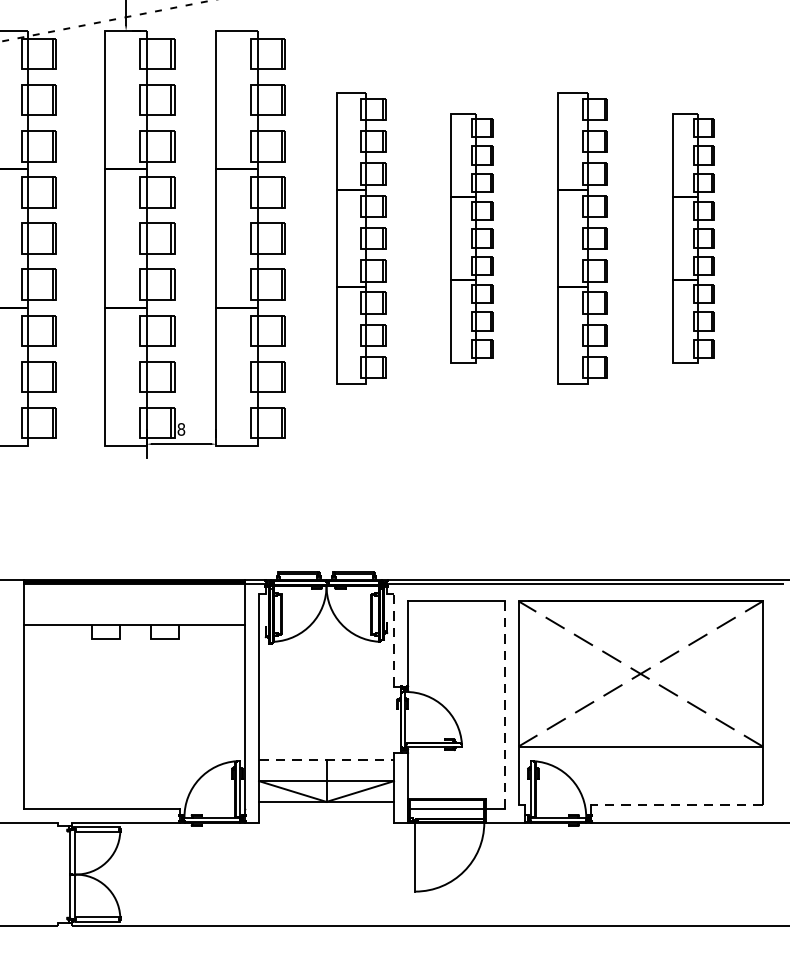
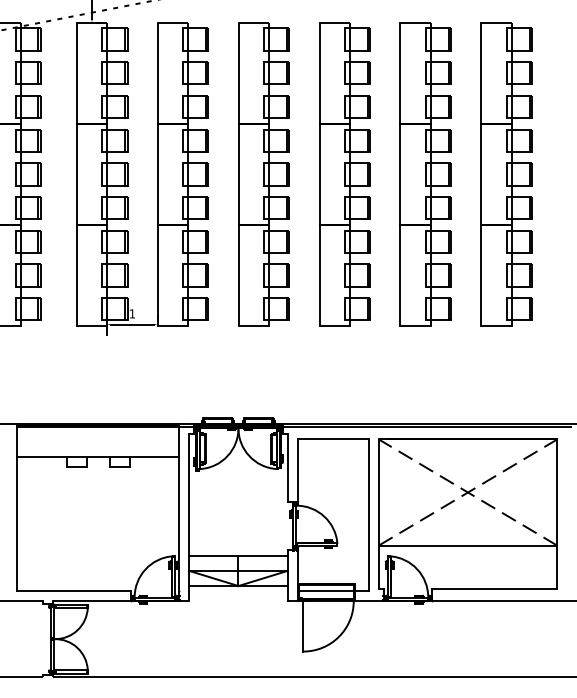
part: (360, 238) -> (263, 174), size x1.43
part: (471, 238) -> (344, 174), size x1.67
part: (582, 238) -> (425, 174), size x1.43
part: (693, 238) -> (506, 174), size x1.67
text: (181, 428) -> (132, 313), 8 -> 1
line: (393, 641) -> (287, 468), dashed -> solid
line: (504, 705) -> (368, 515), dashed -> solid
line: (326, 760) -> (238, 555), dashed -> solid
line: (676, 805) -> (494, 588), dashed -> solid

